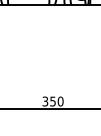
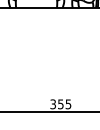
text: (60, 101) -> (68, 104), 350 -> 355

